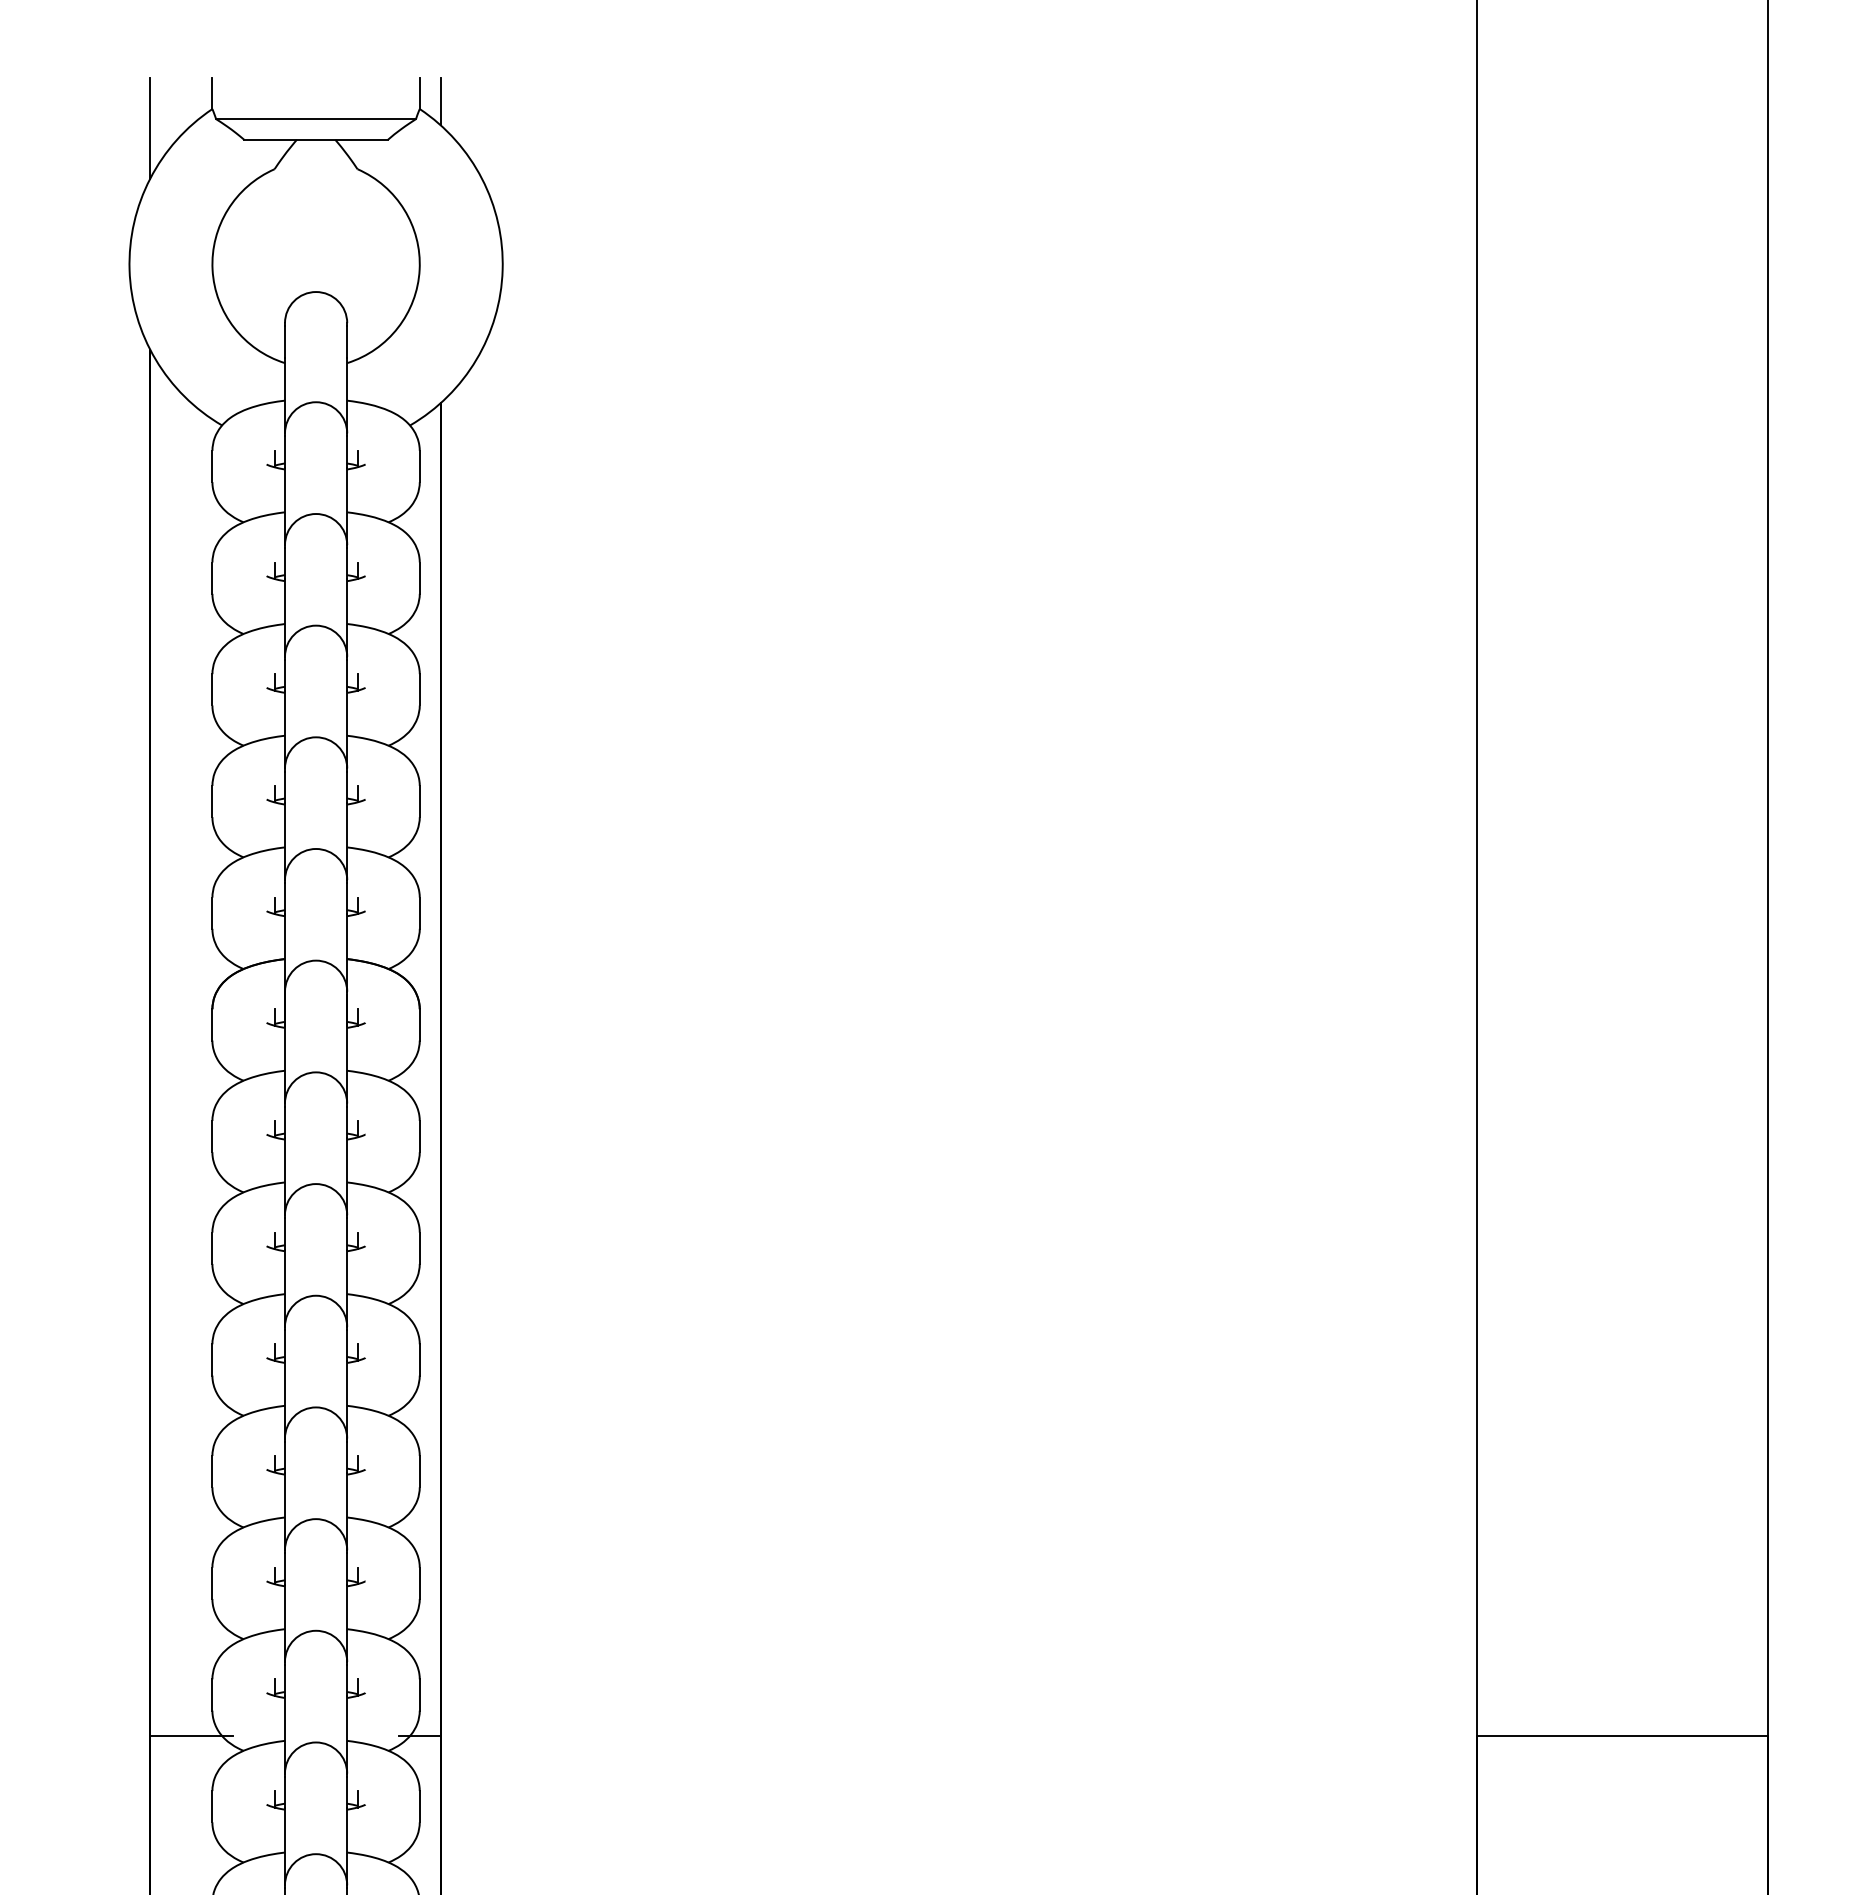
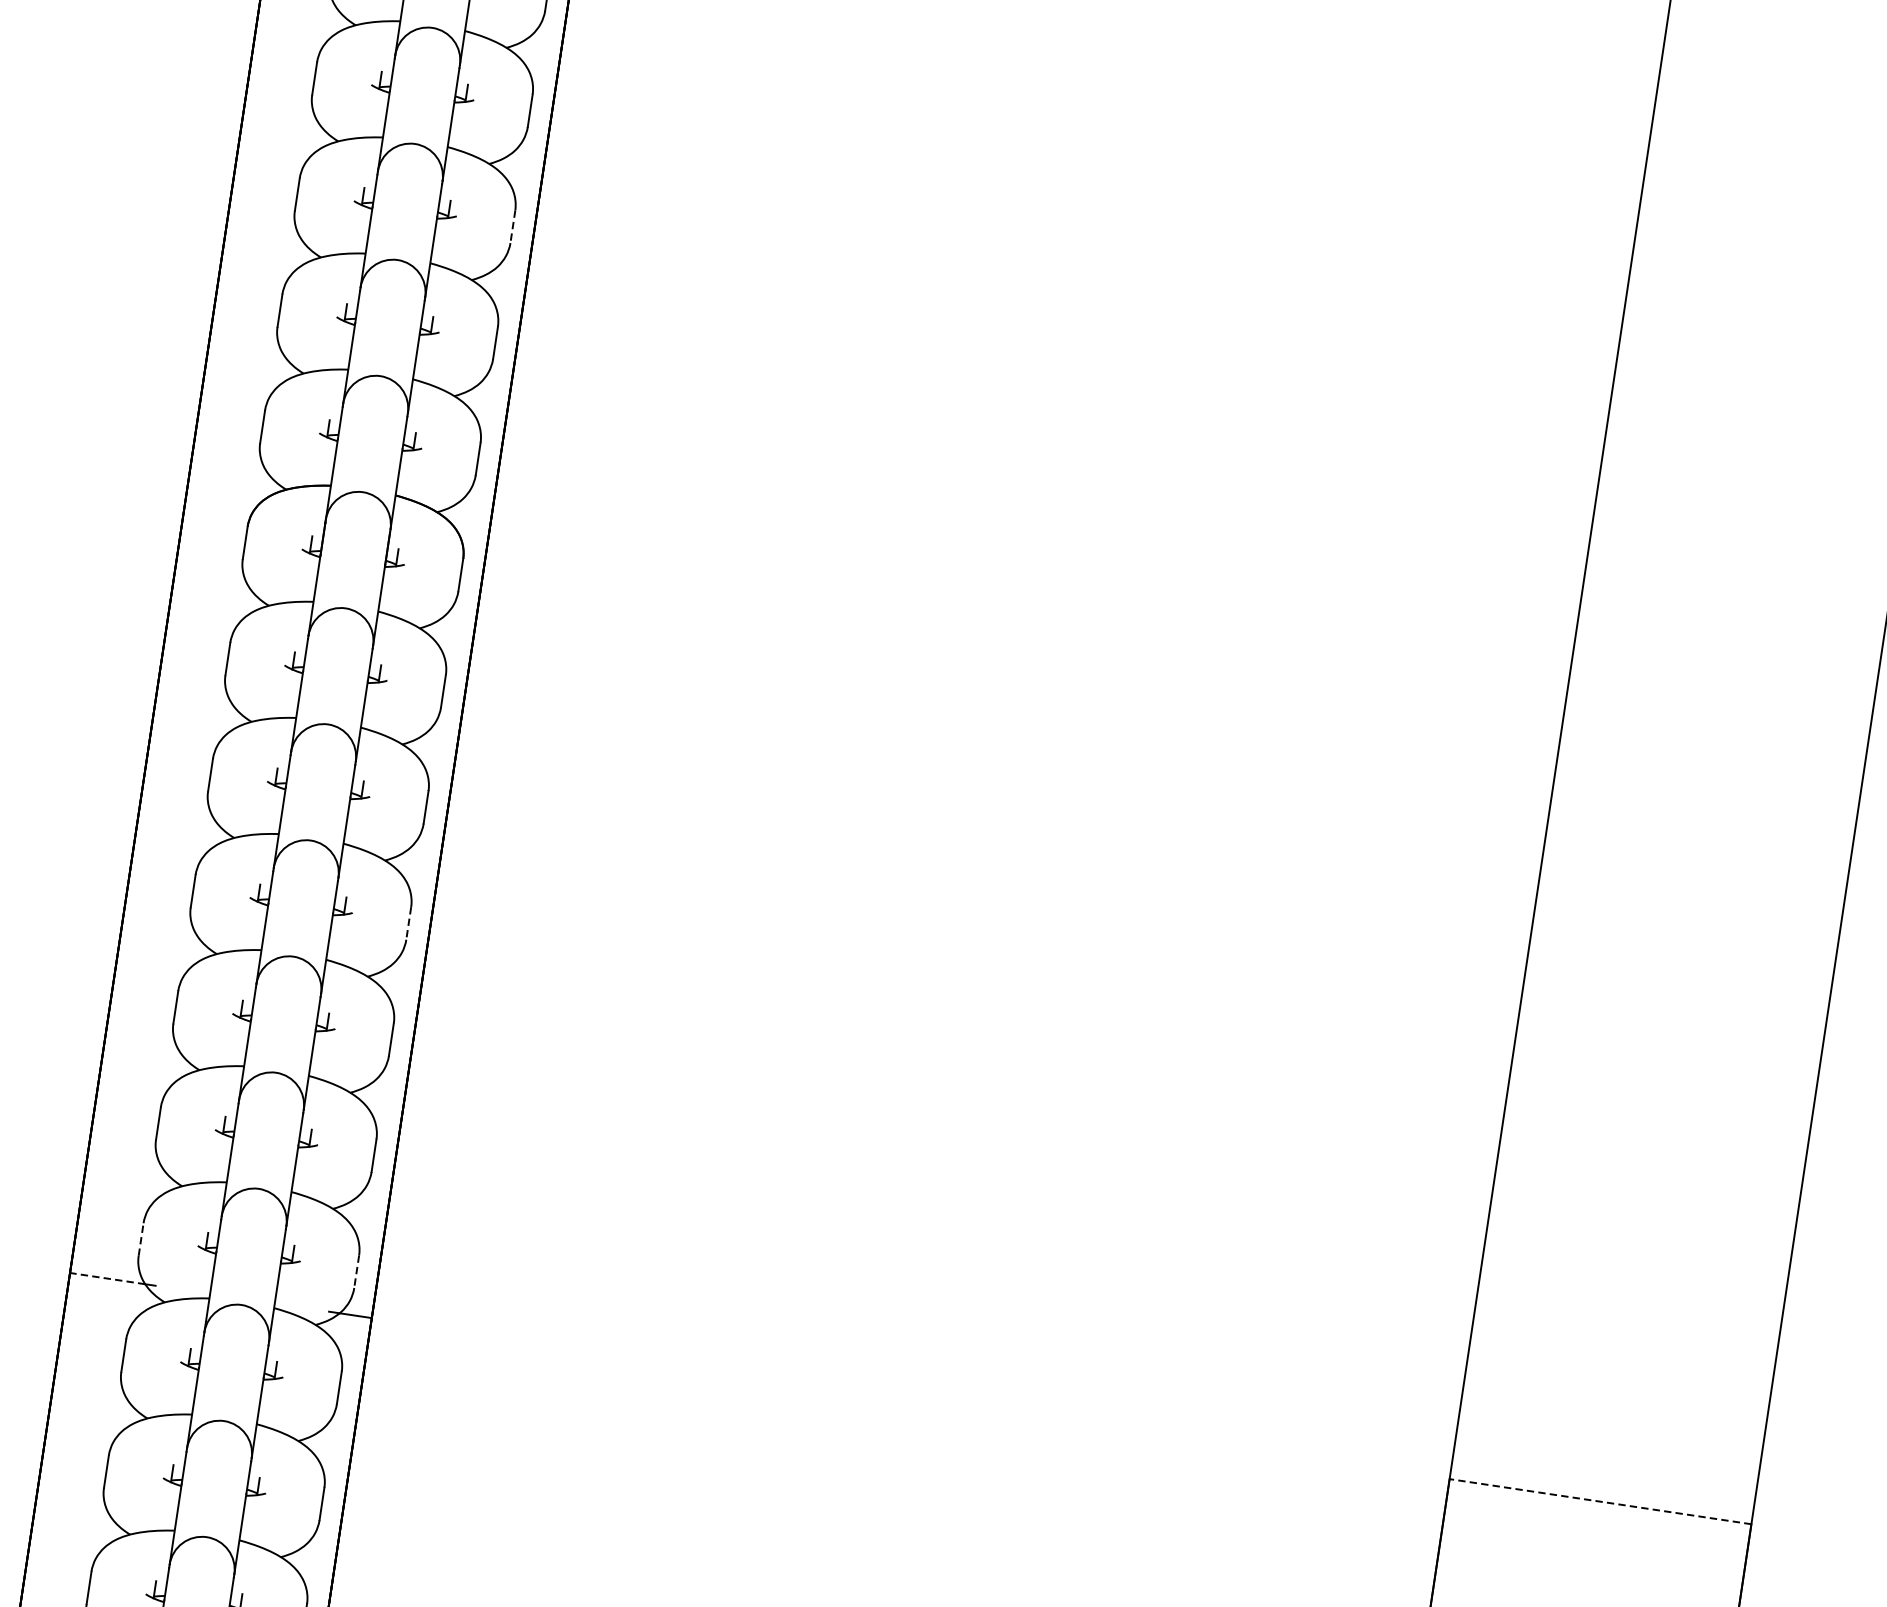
line: (419, 689) -> (512, 226), solid -> dashed
line: (419, 1359) -> (408, 922), solid -> dashed
line: (212, 1695) -> (141, 1240), solid -> dashed
line: (419, 1695) -> (356, 1272), solid -> dashed
line: (185, 1736) -> (106, 1278), solid -> dashed
line: (1621, 1736) -> (1599, 1501), solid -> dashed

